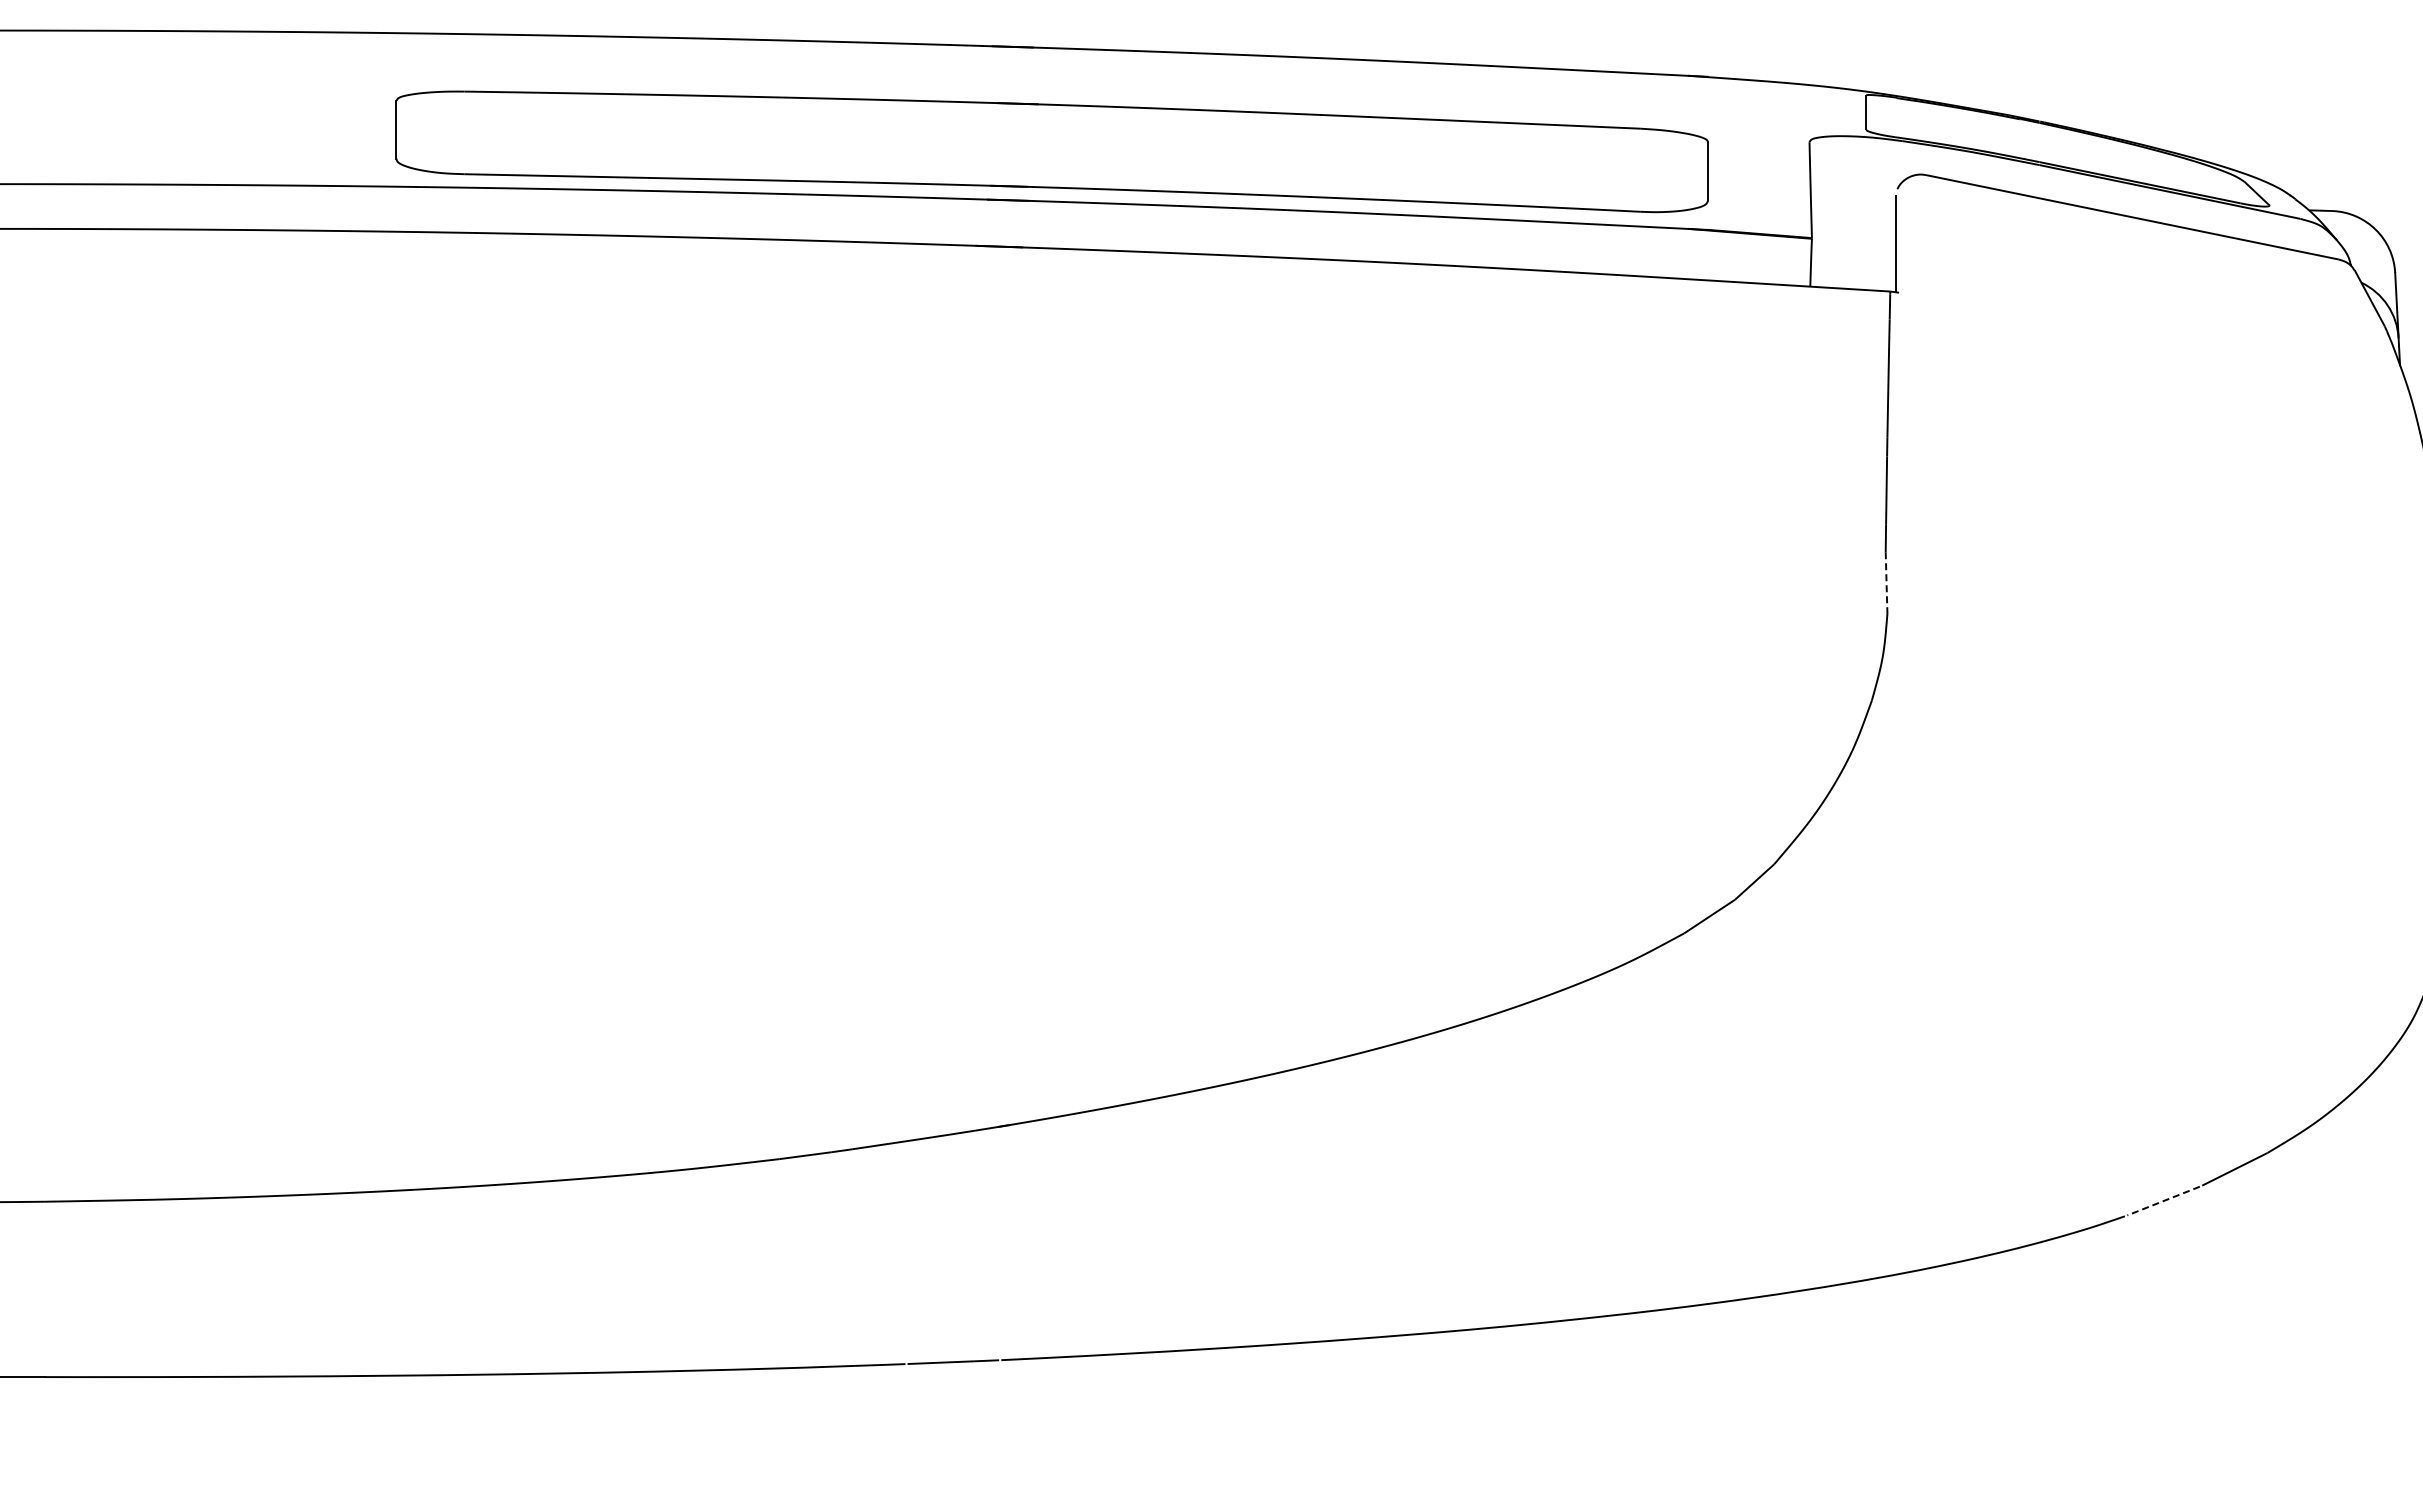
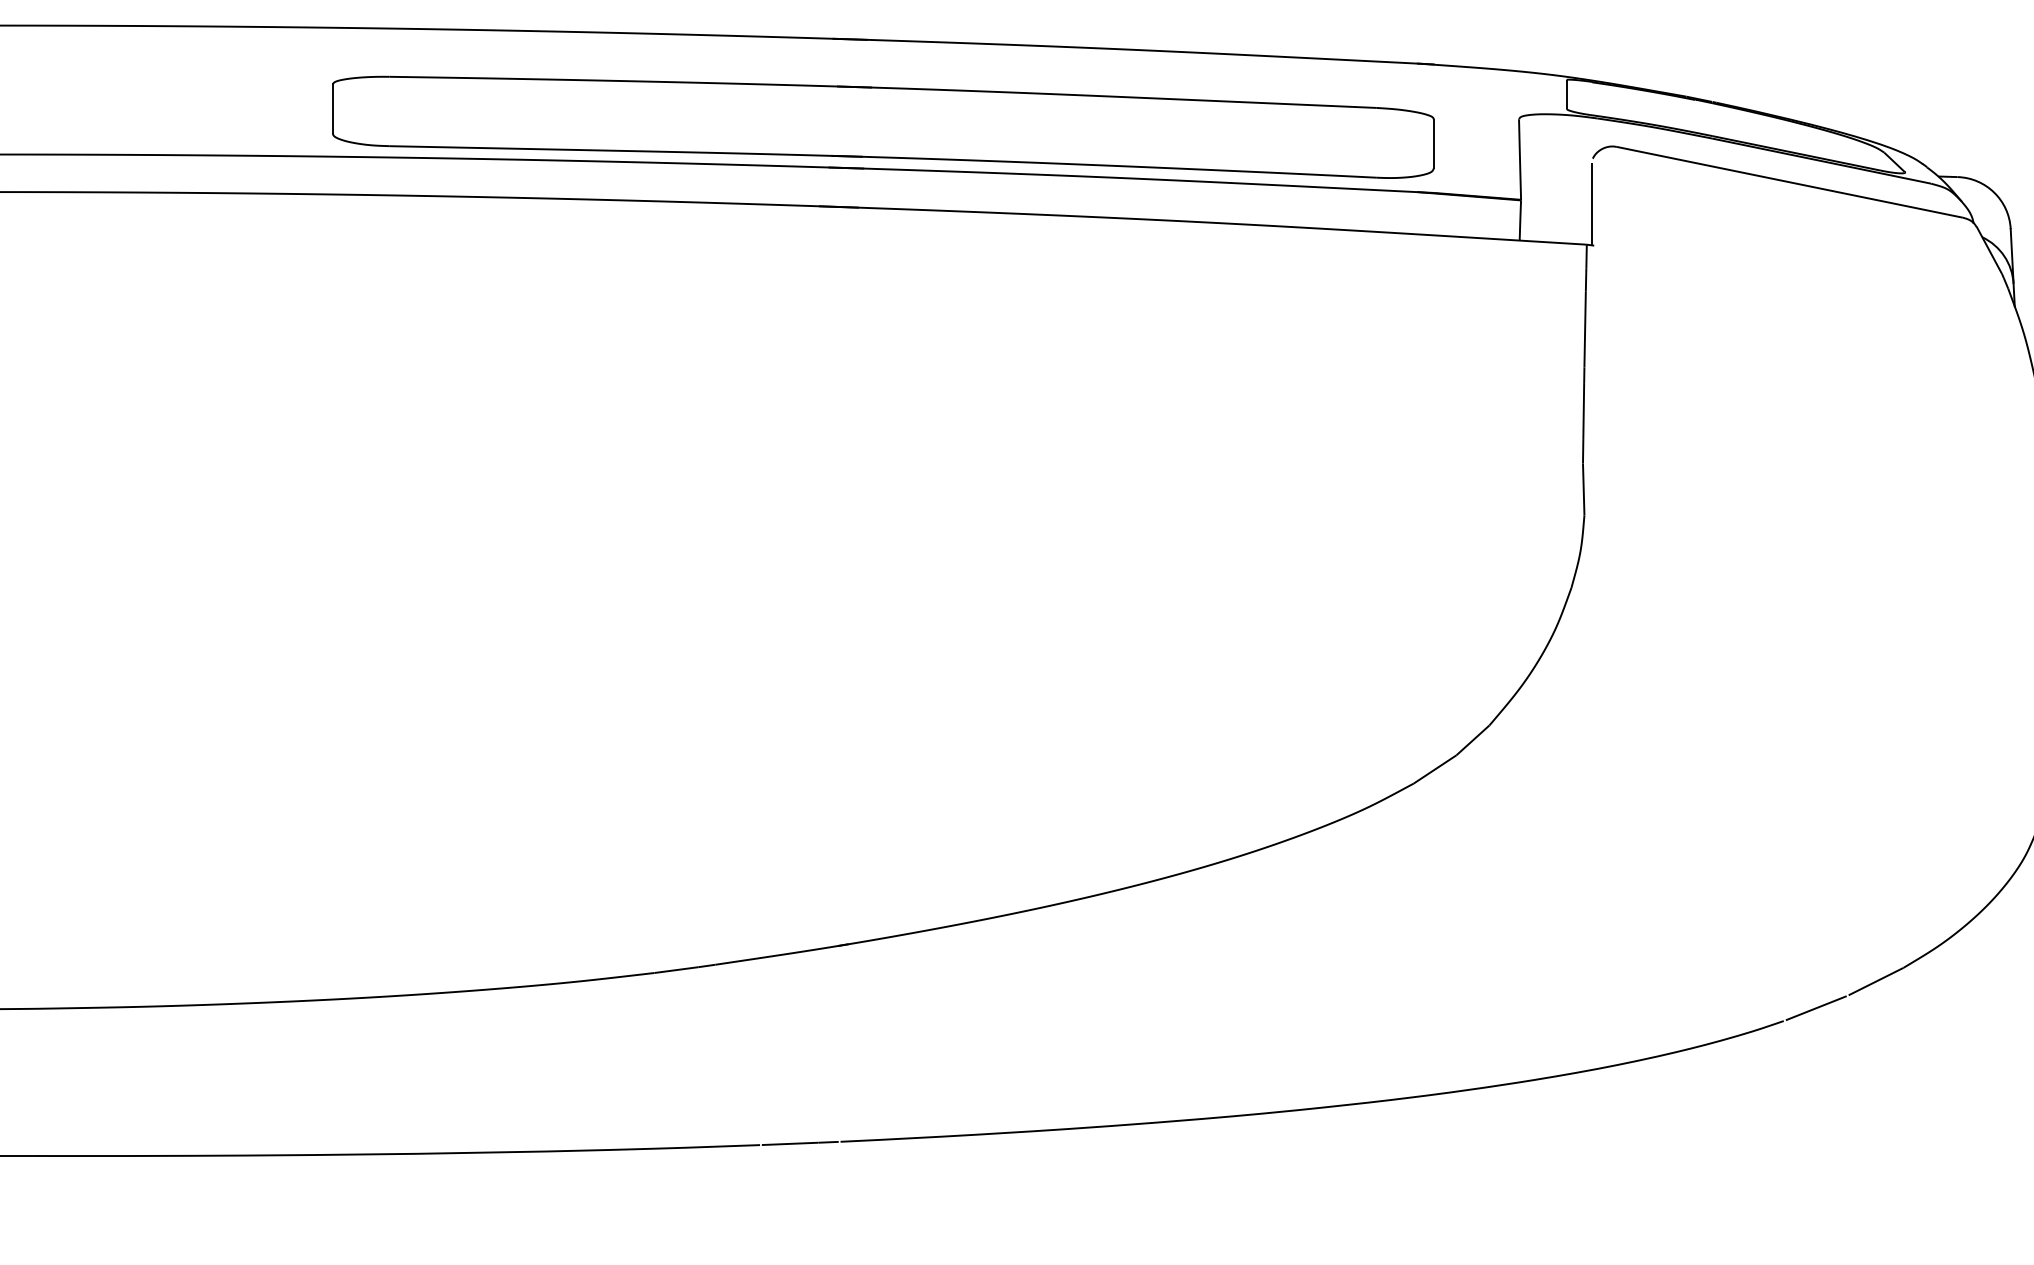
line: (1886, 583) -> (1583, 489), dashed -> solid
line: (2163, 1201) -> (1816, 1008), dashed -> solid

